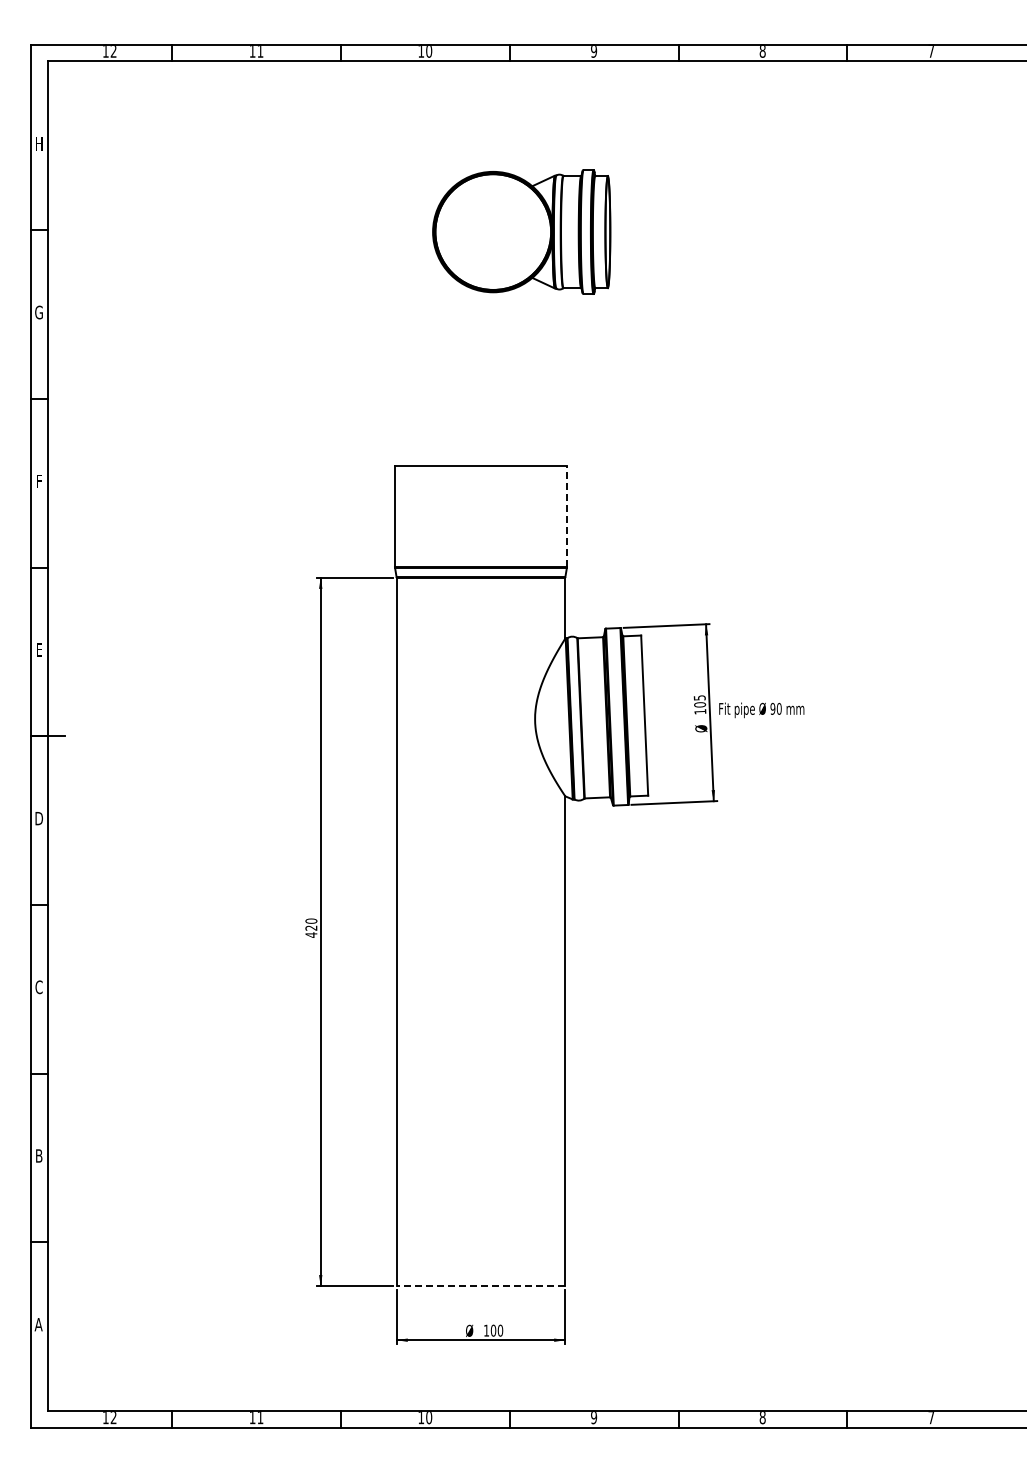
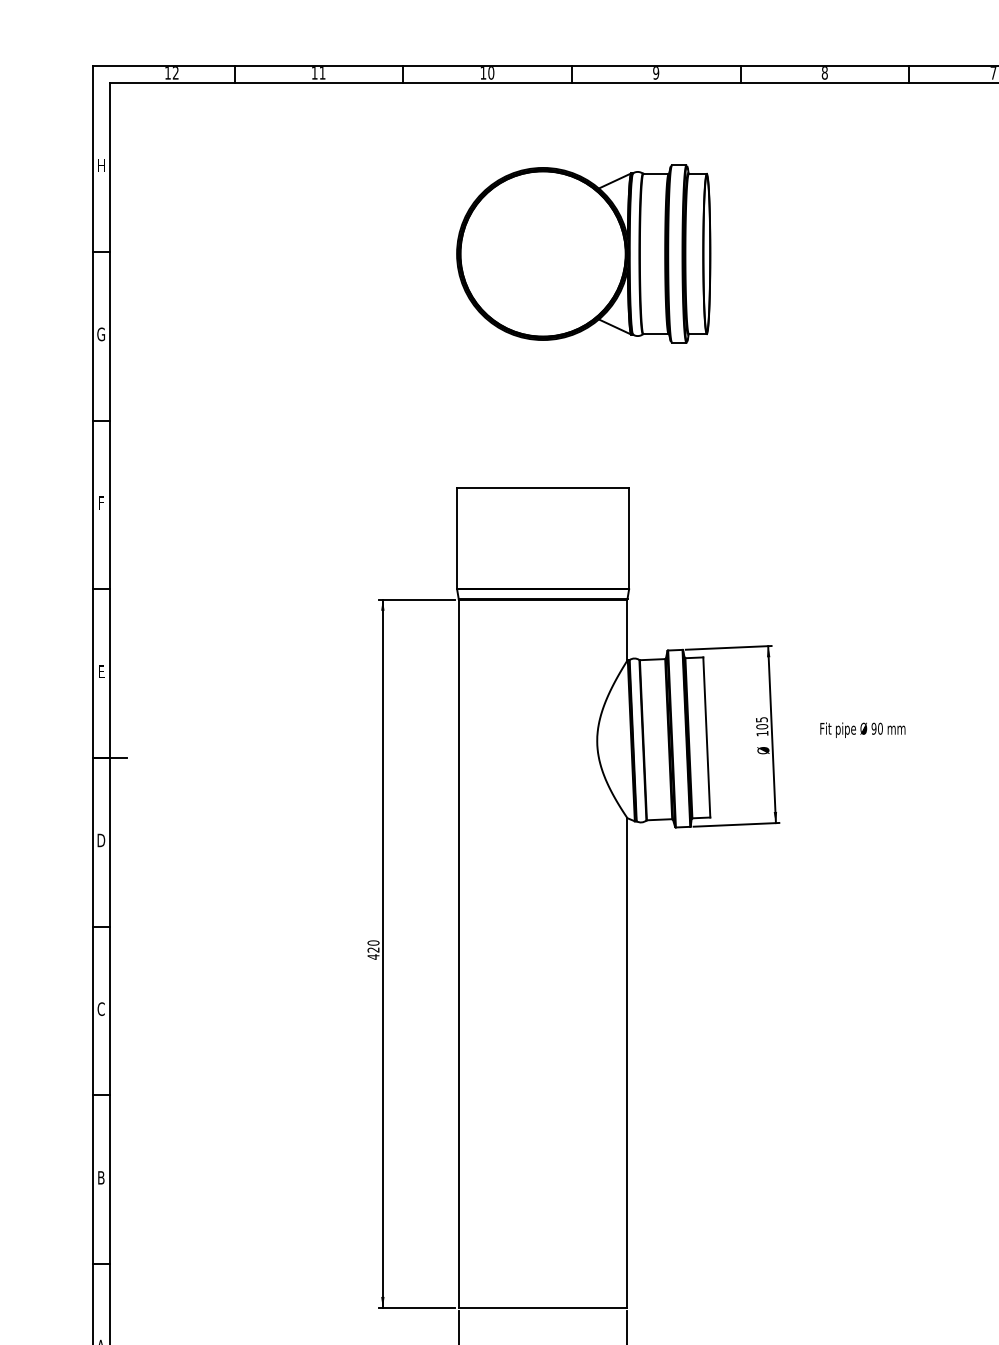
part: (521, 231) -> (583, 253), size x1.43
line: (567, 515) -> (629, 537), dashed -> solid
text: (761, 710) -> (862, 730), moved
line: (480, 1286) -> (542, 1308), dashed -> solid

